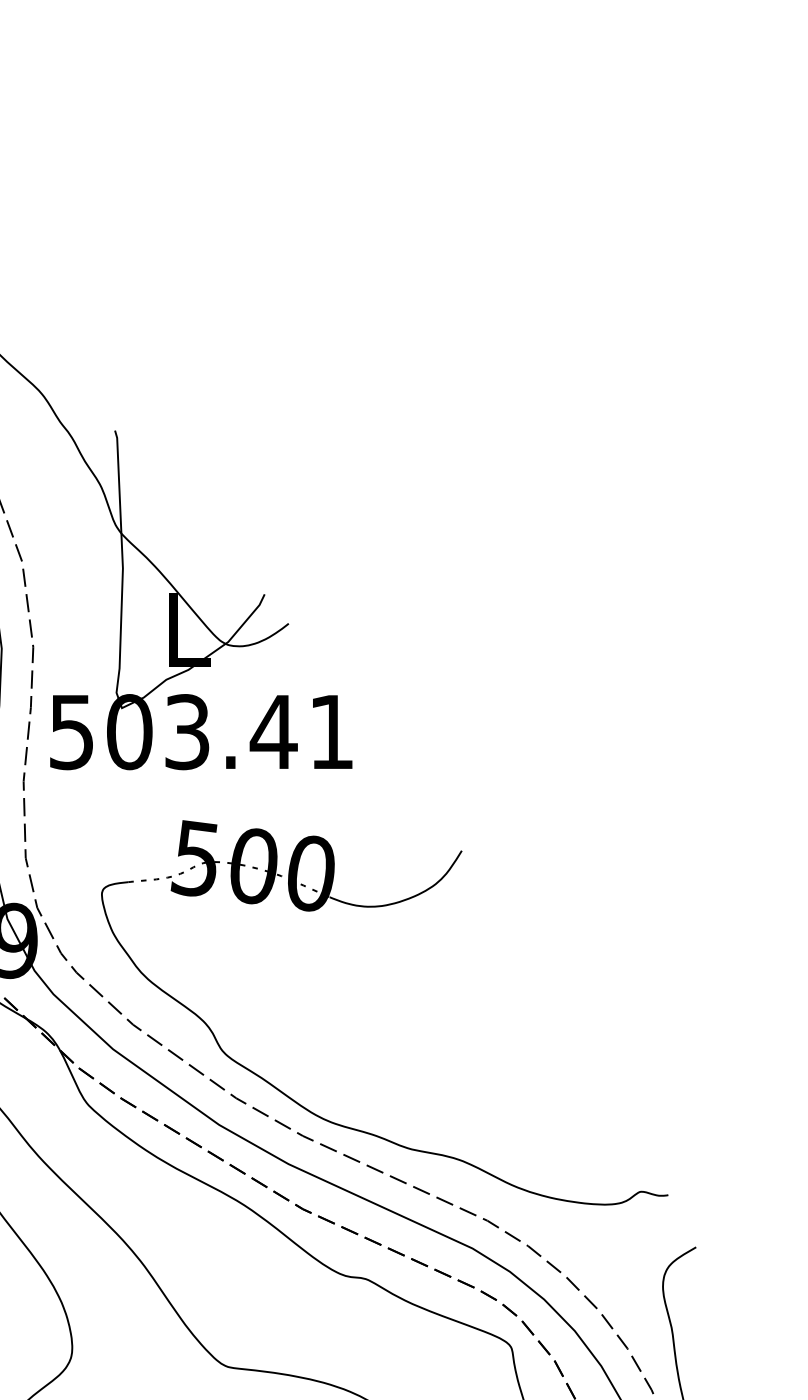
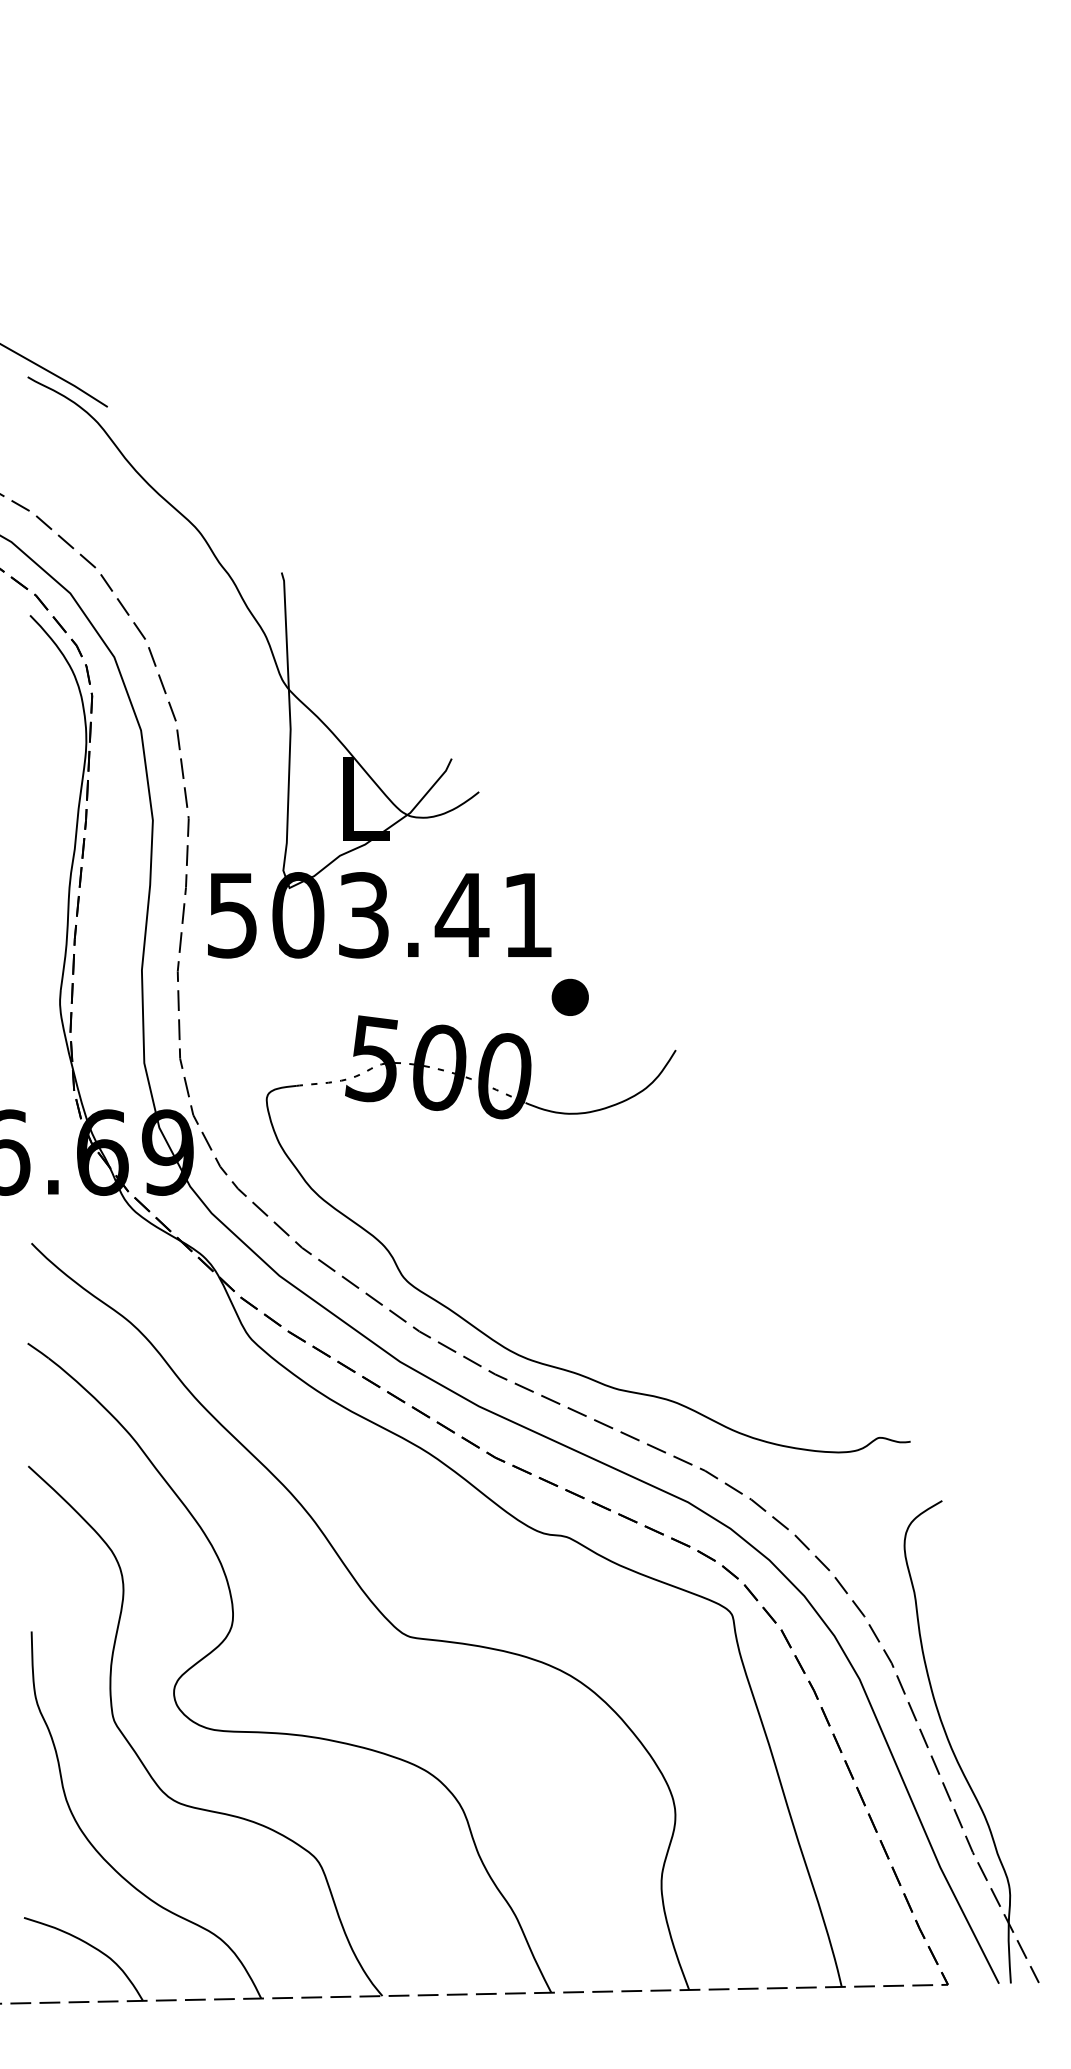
part: (368, 803) -> (569, 996), added

